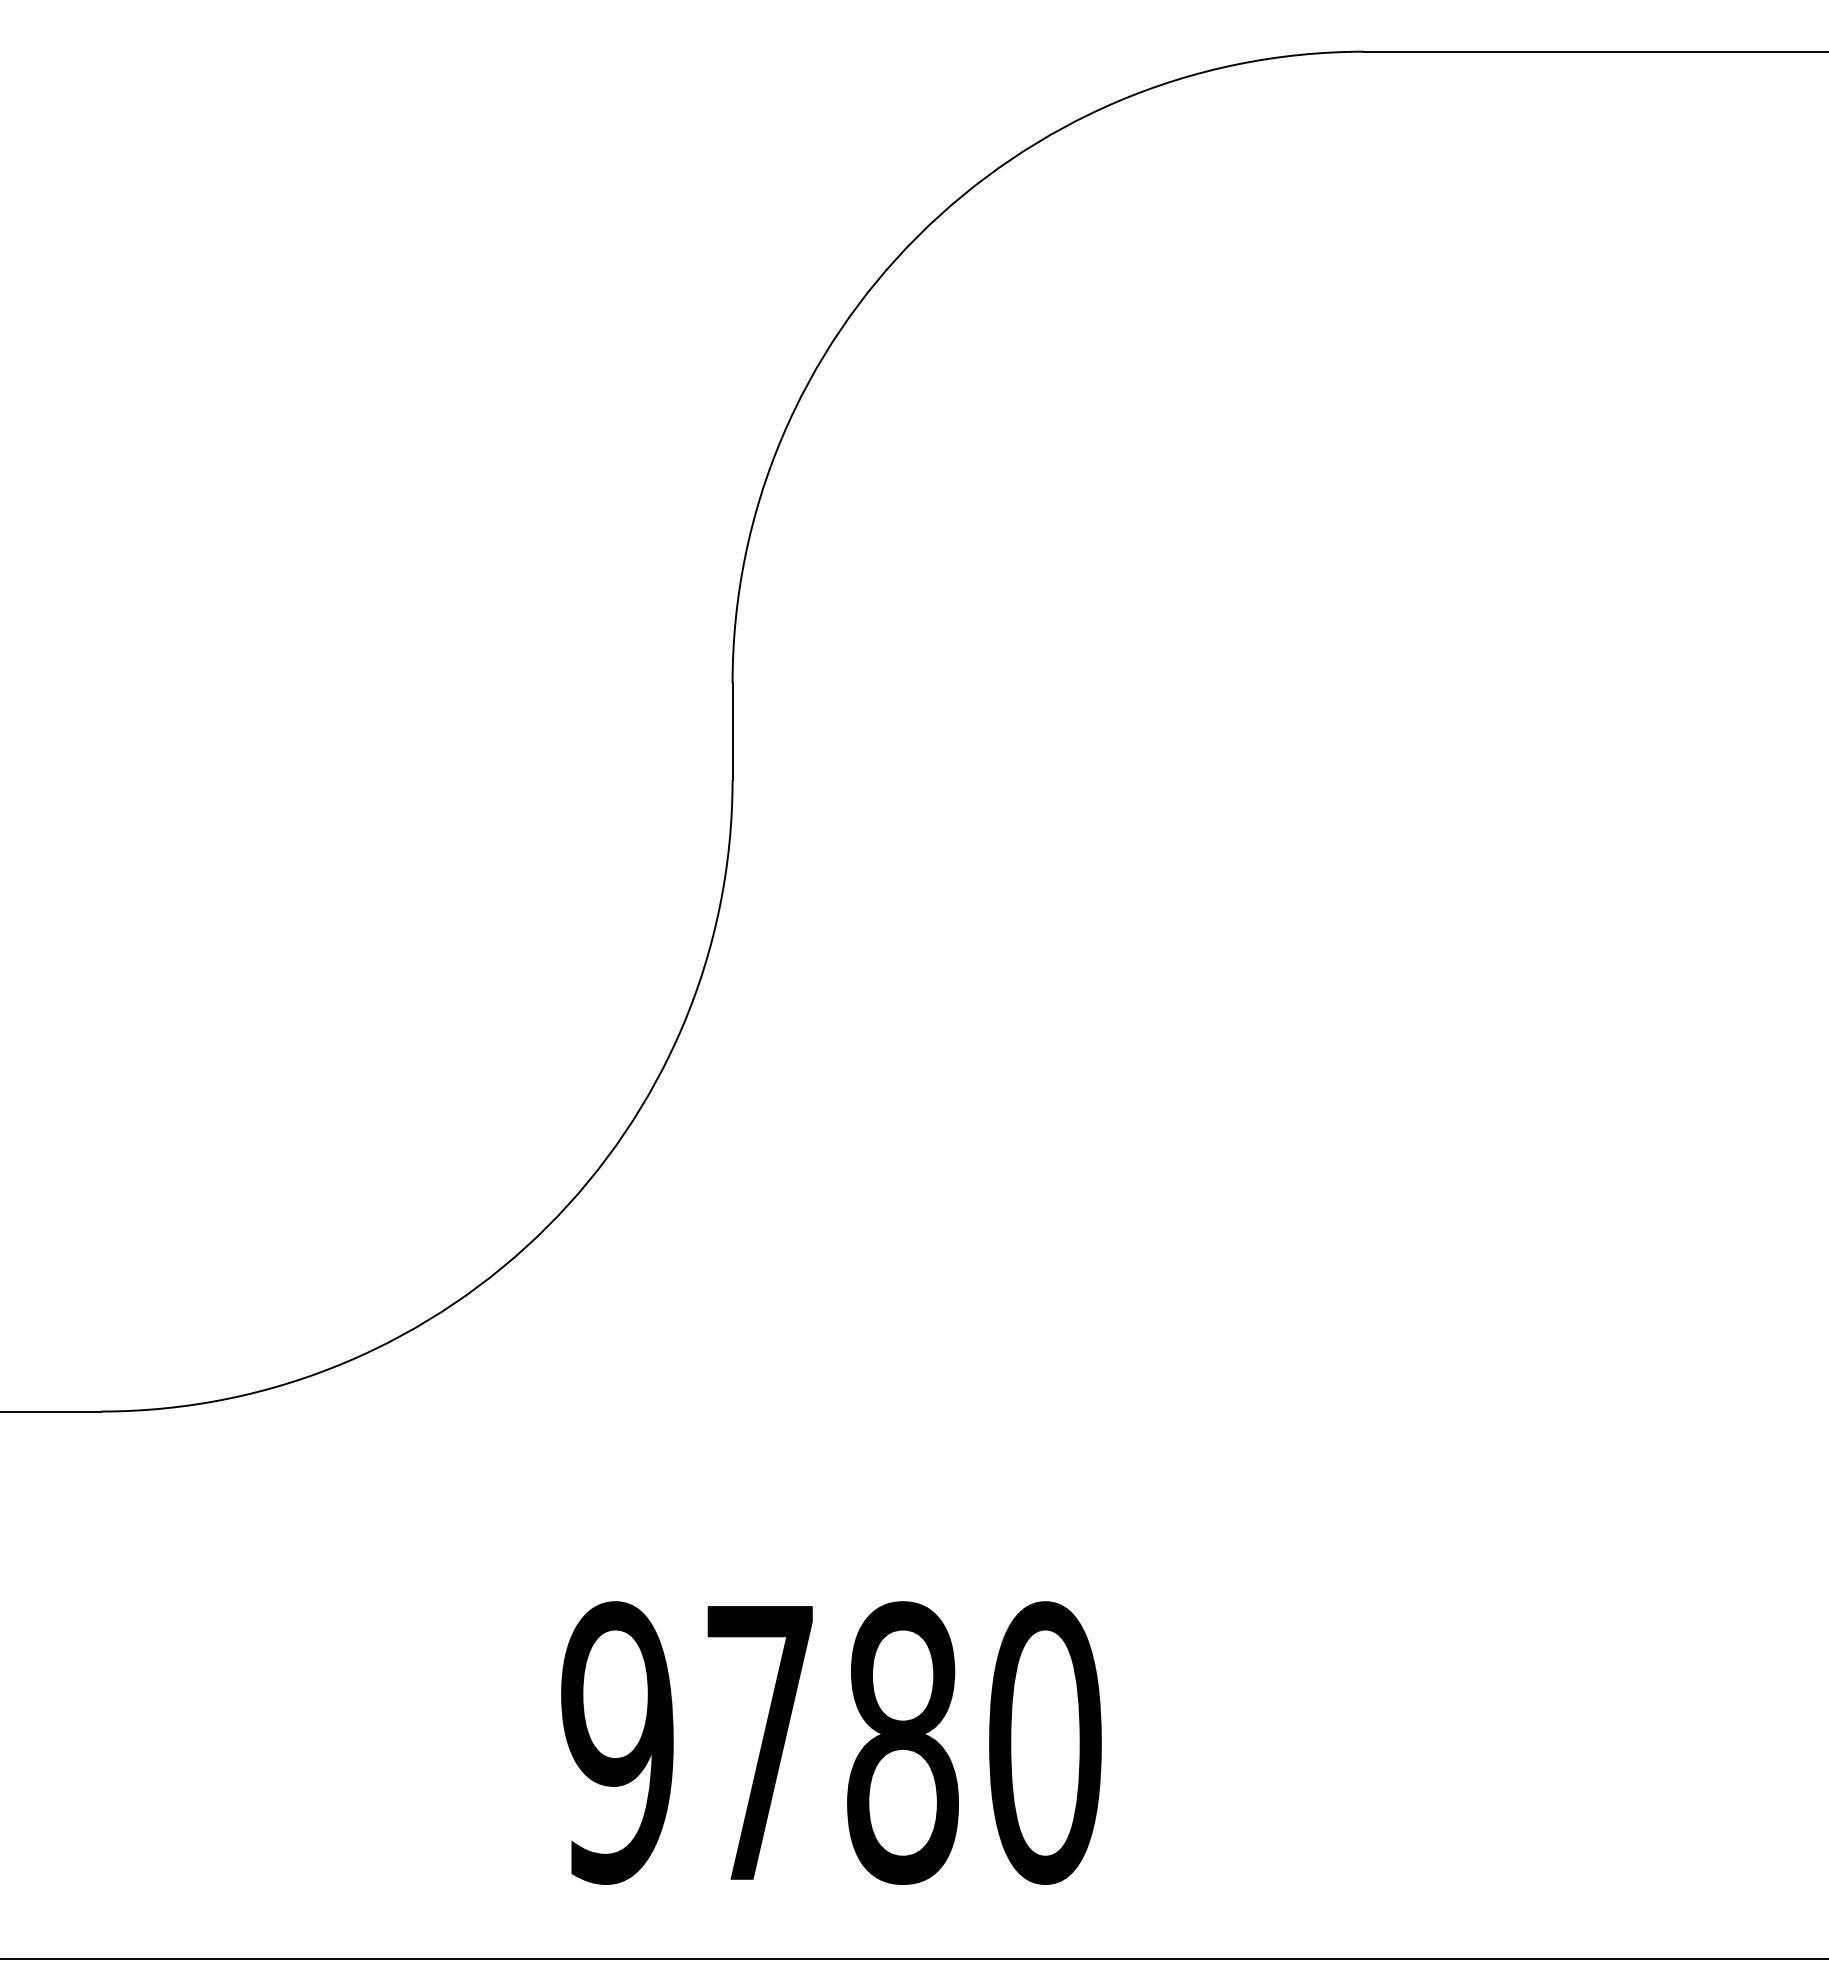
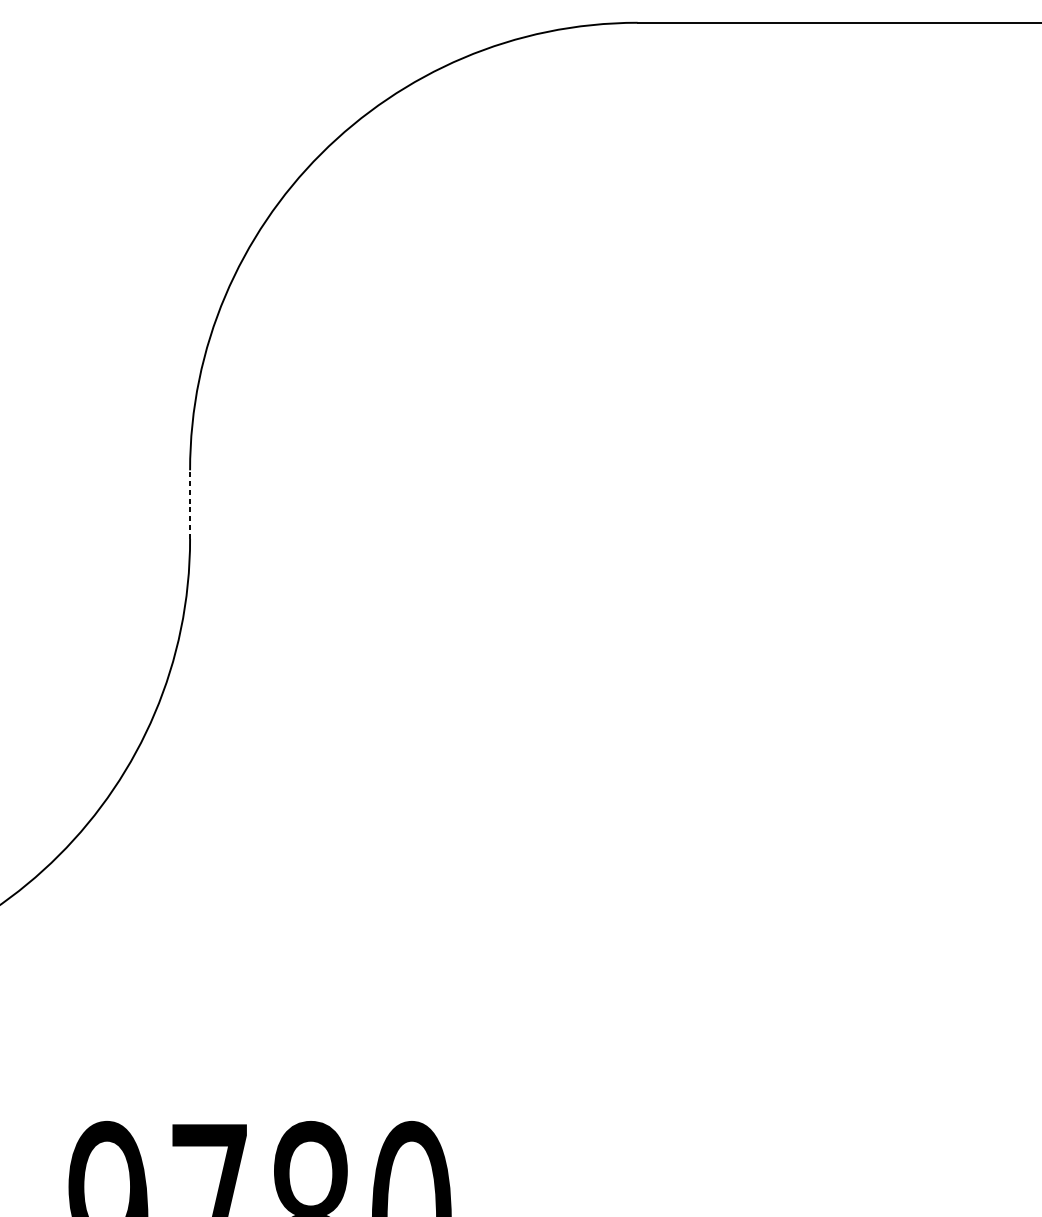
line: (732, 731) -> (190, 504), solid -> dashed

